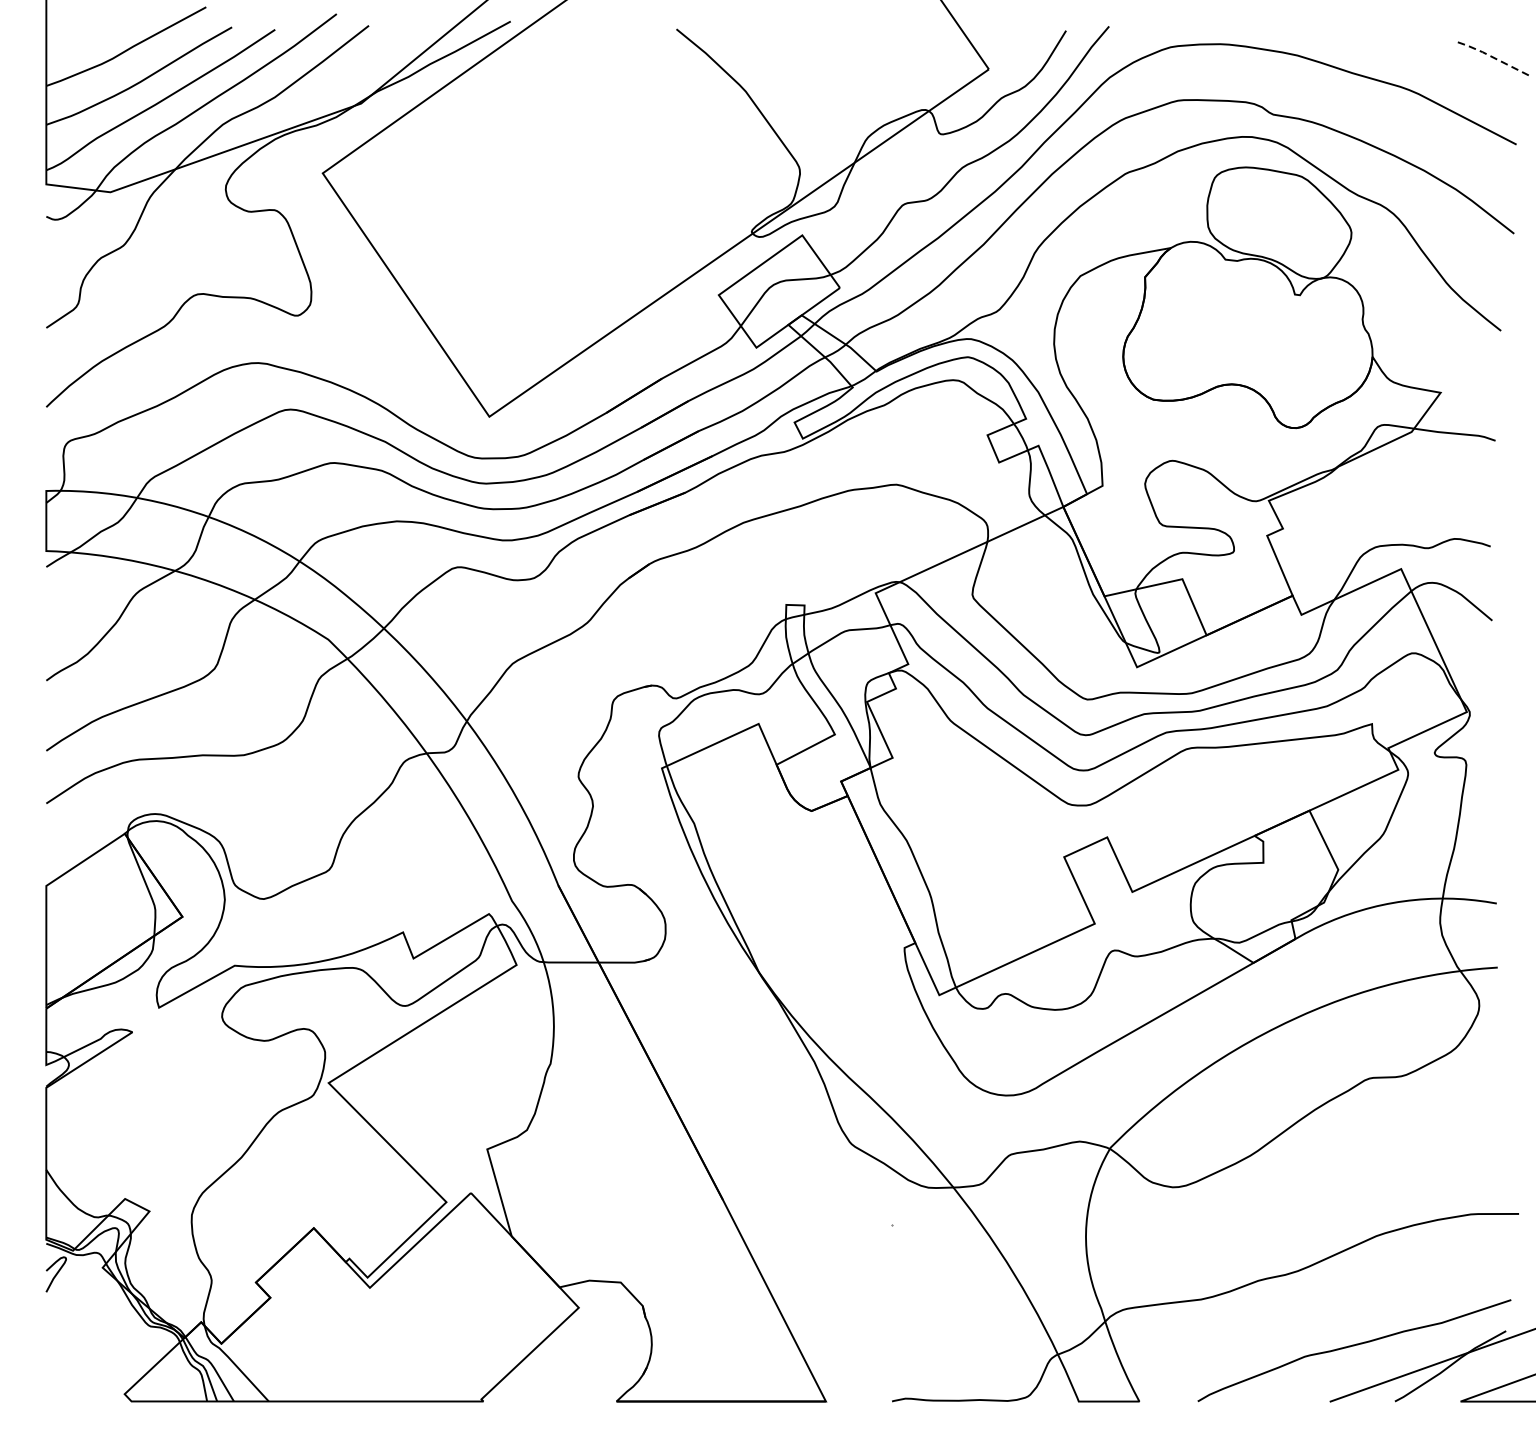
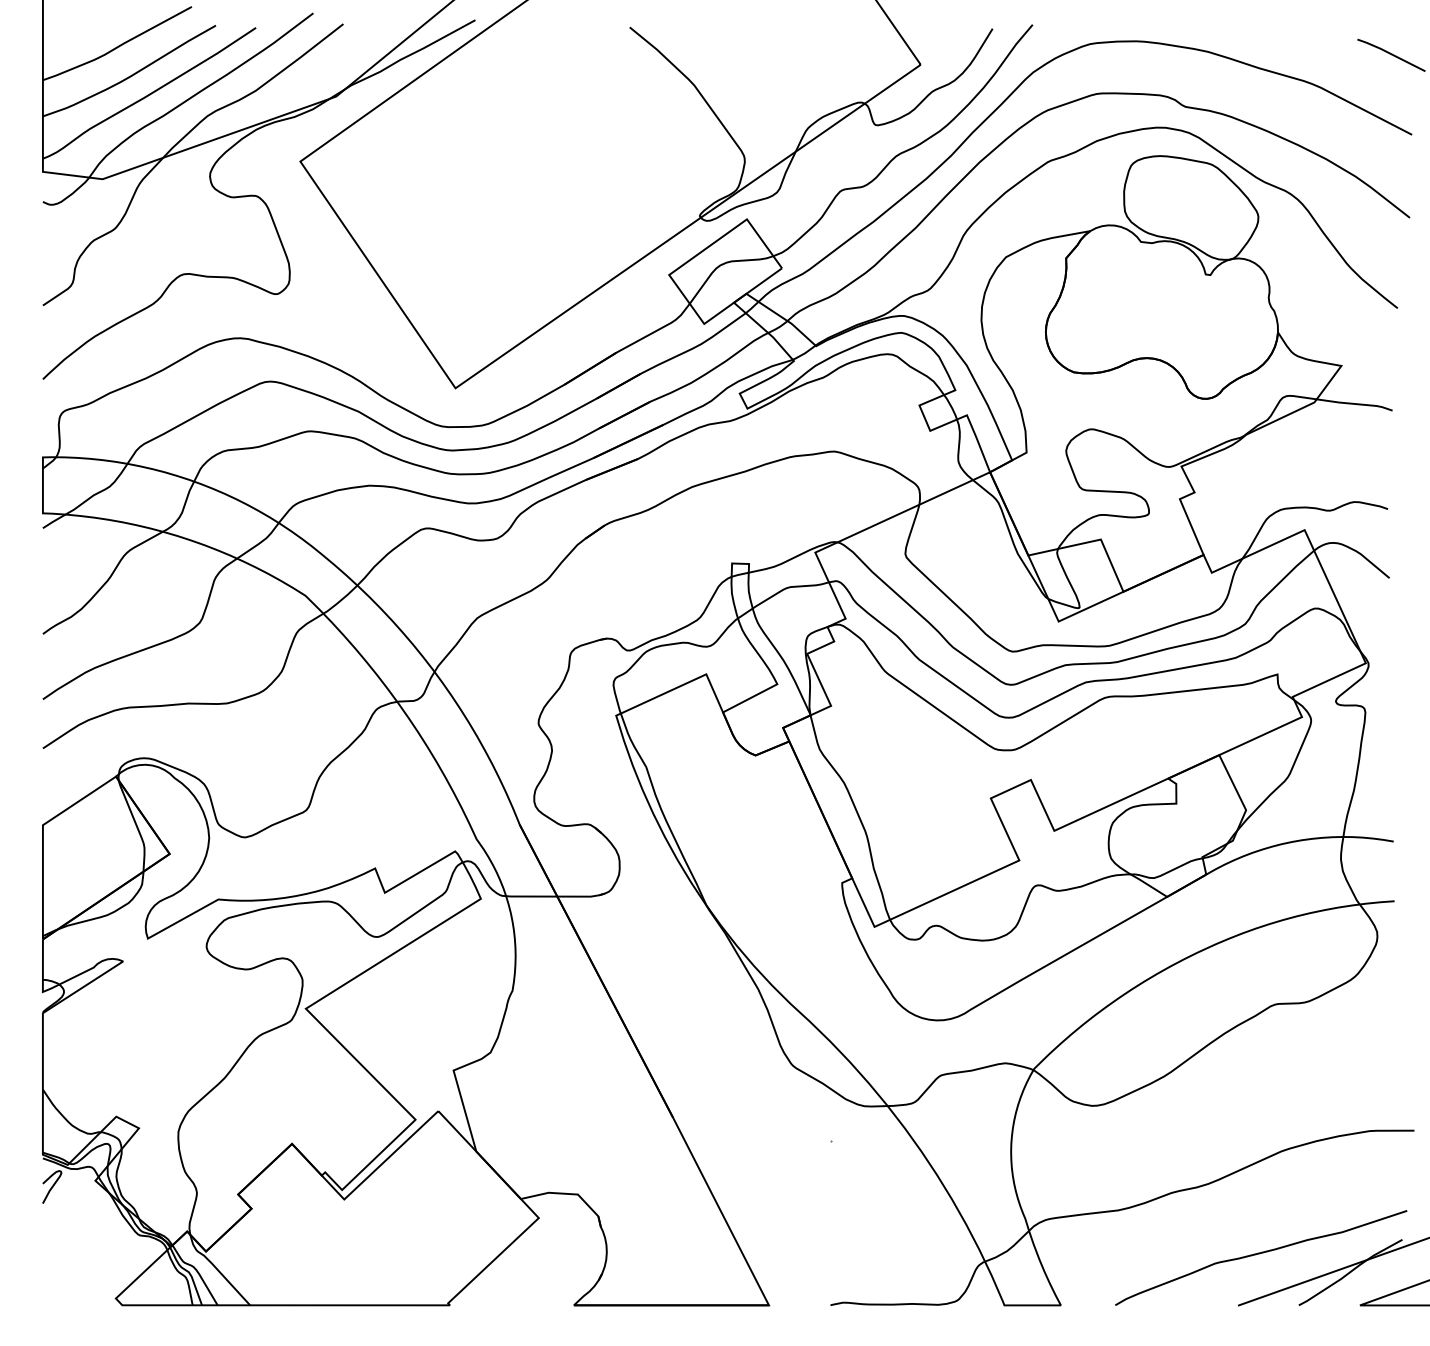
line: (1494, 58) -> (1391, 54), dashed -> solid

